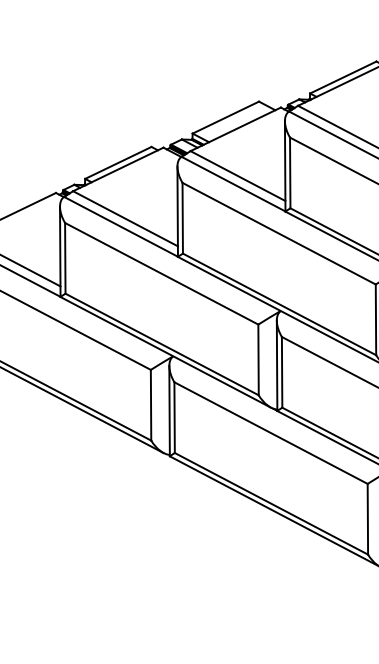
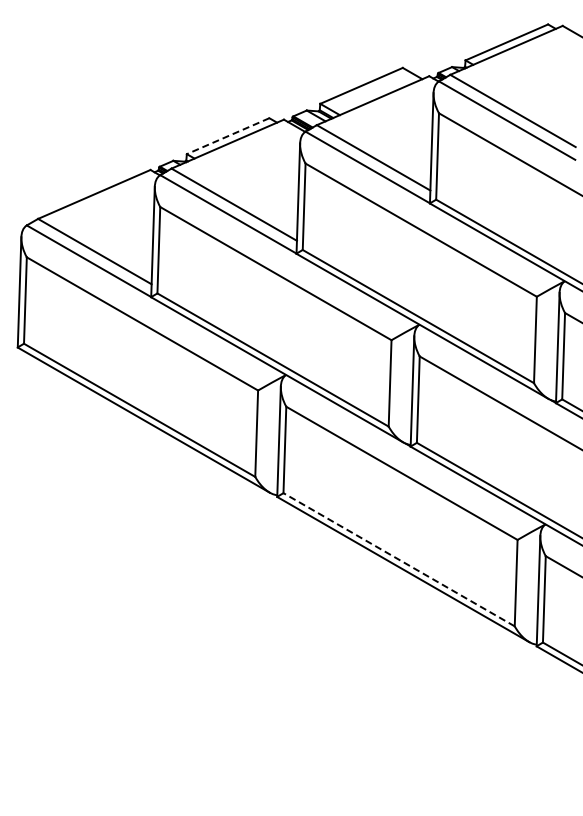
line: (117, 163) -> (227, 136), solid -> dashed
line: (270, 503) -> (398, 559), solid -> dashed

